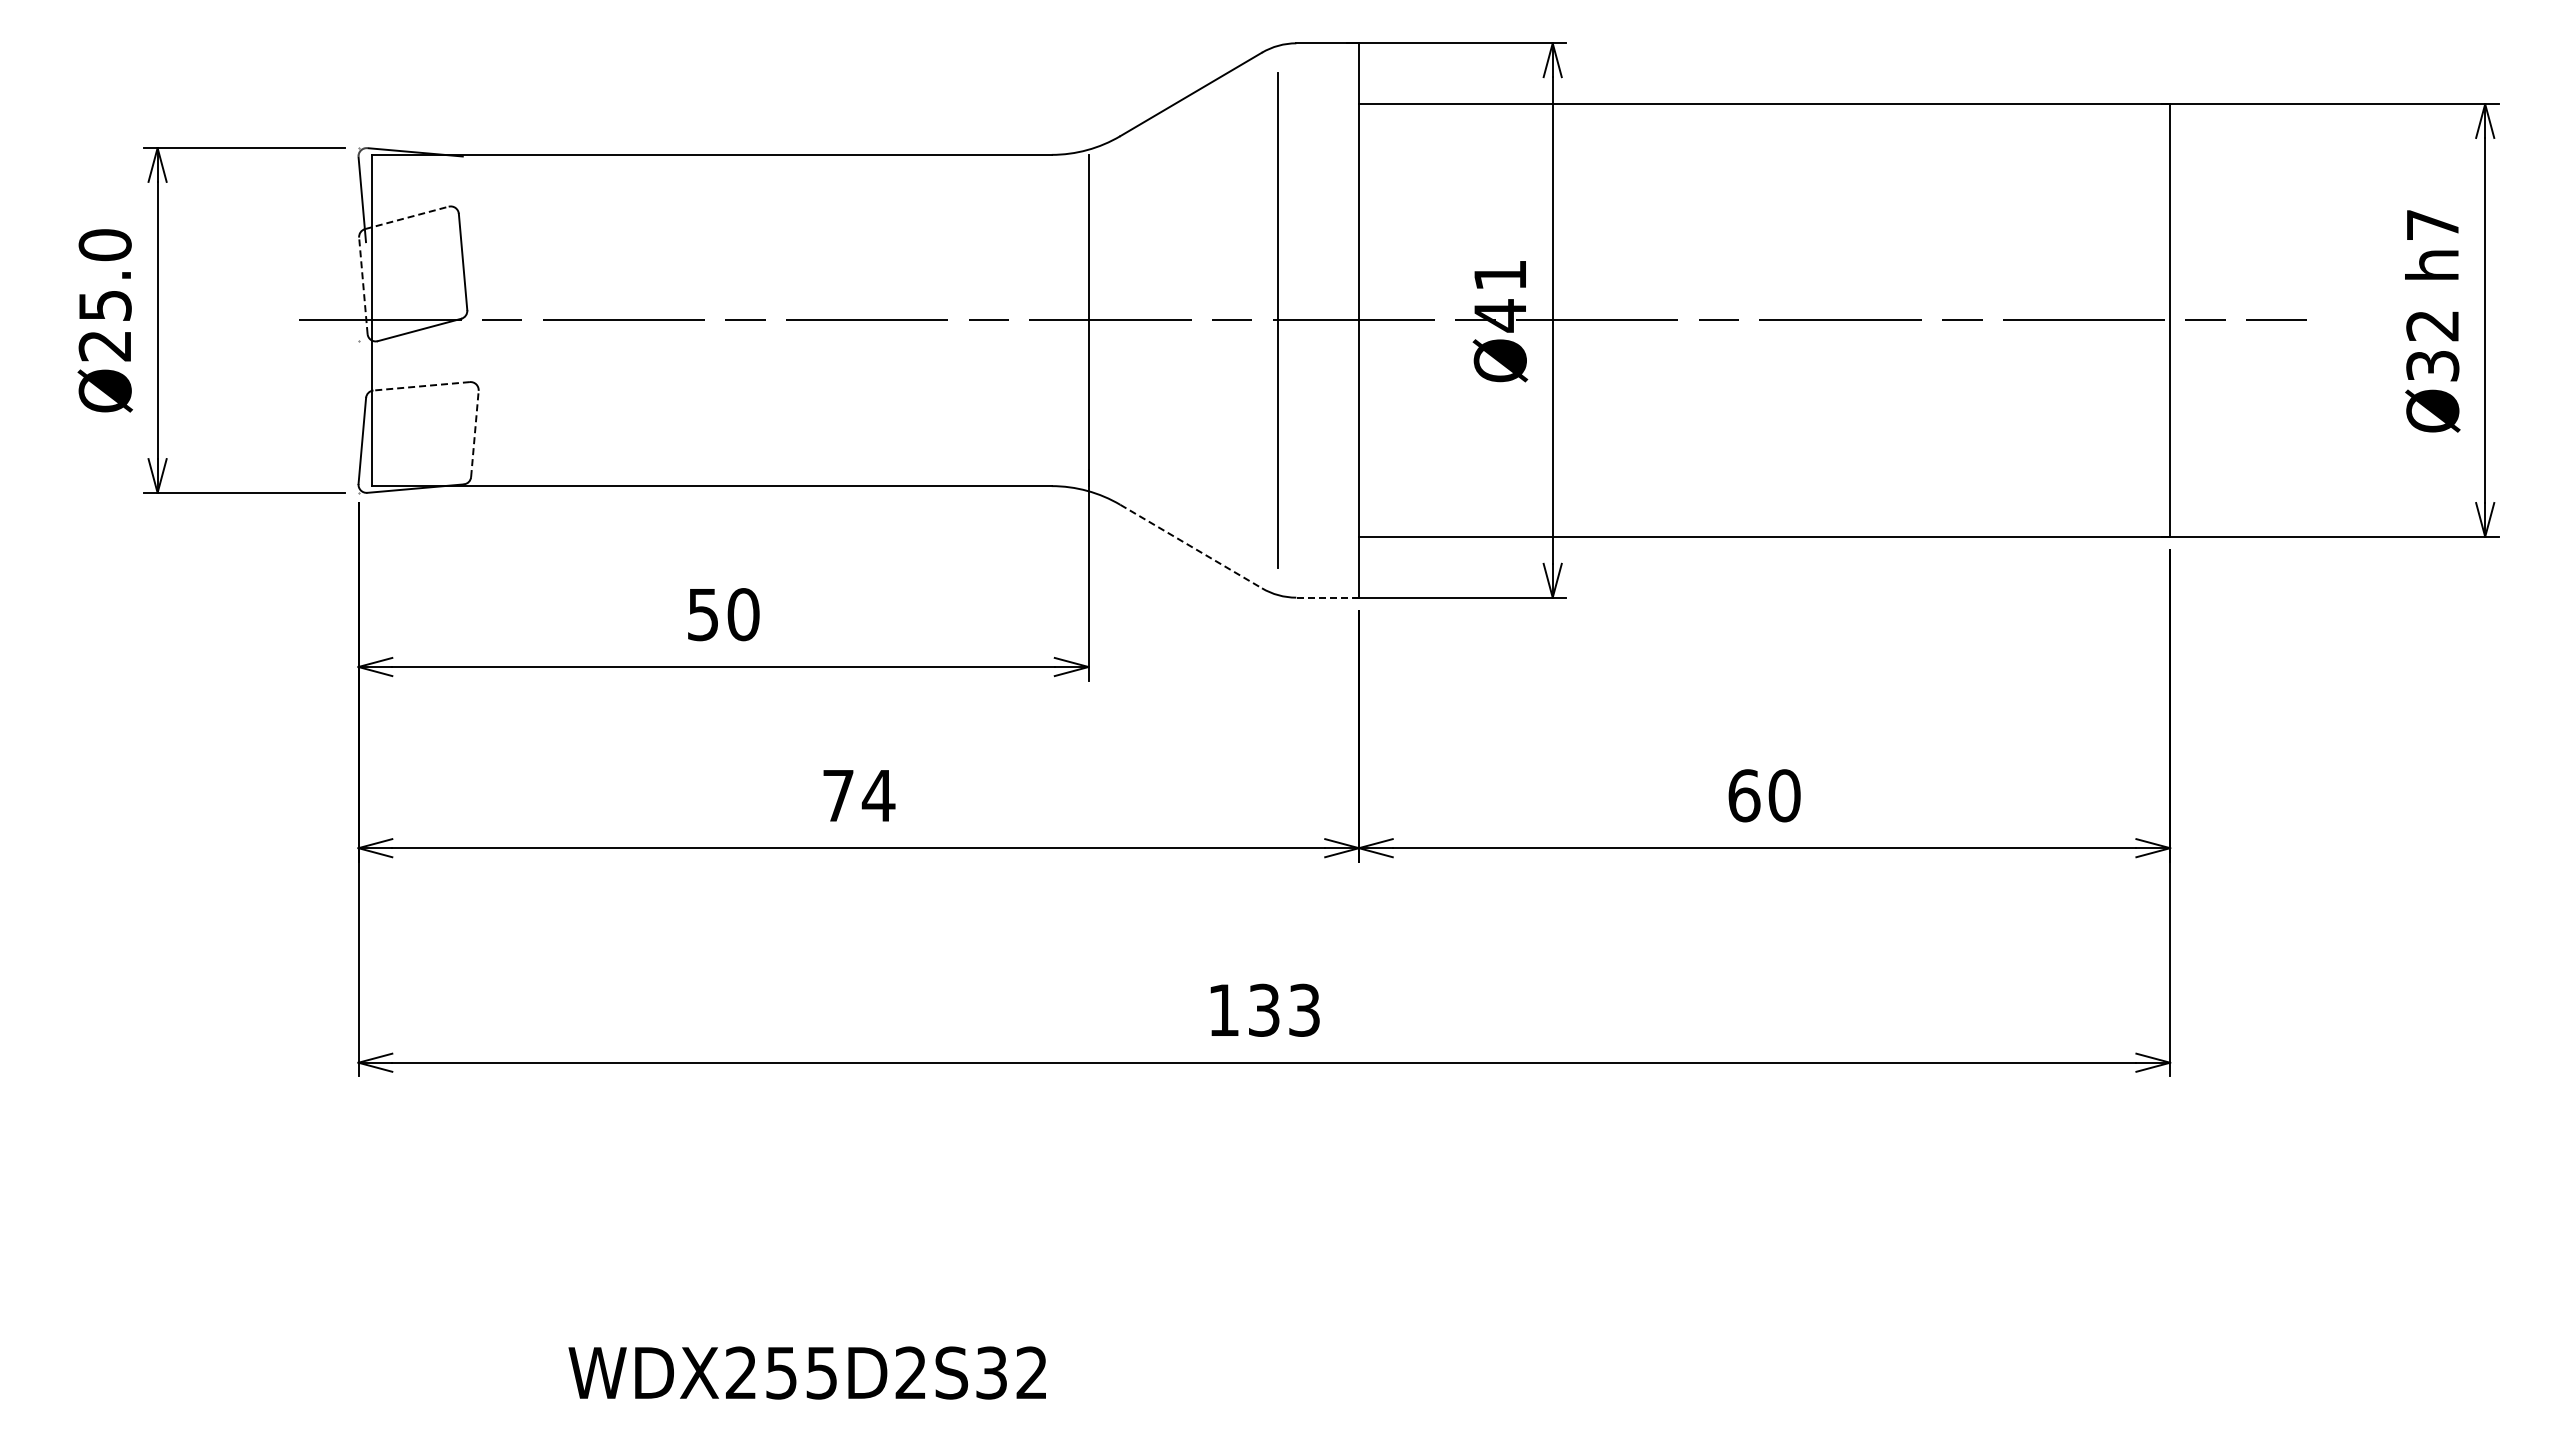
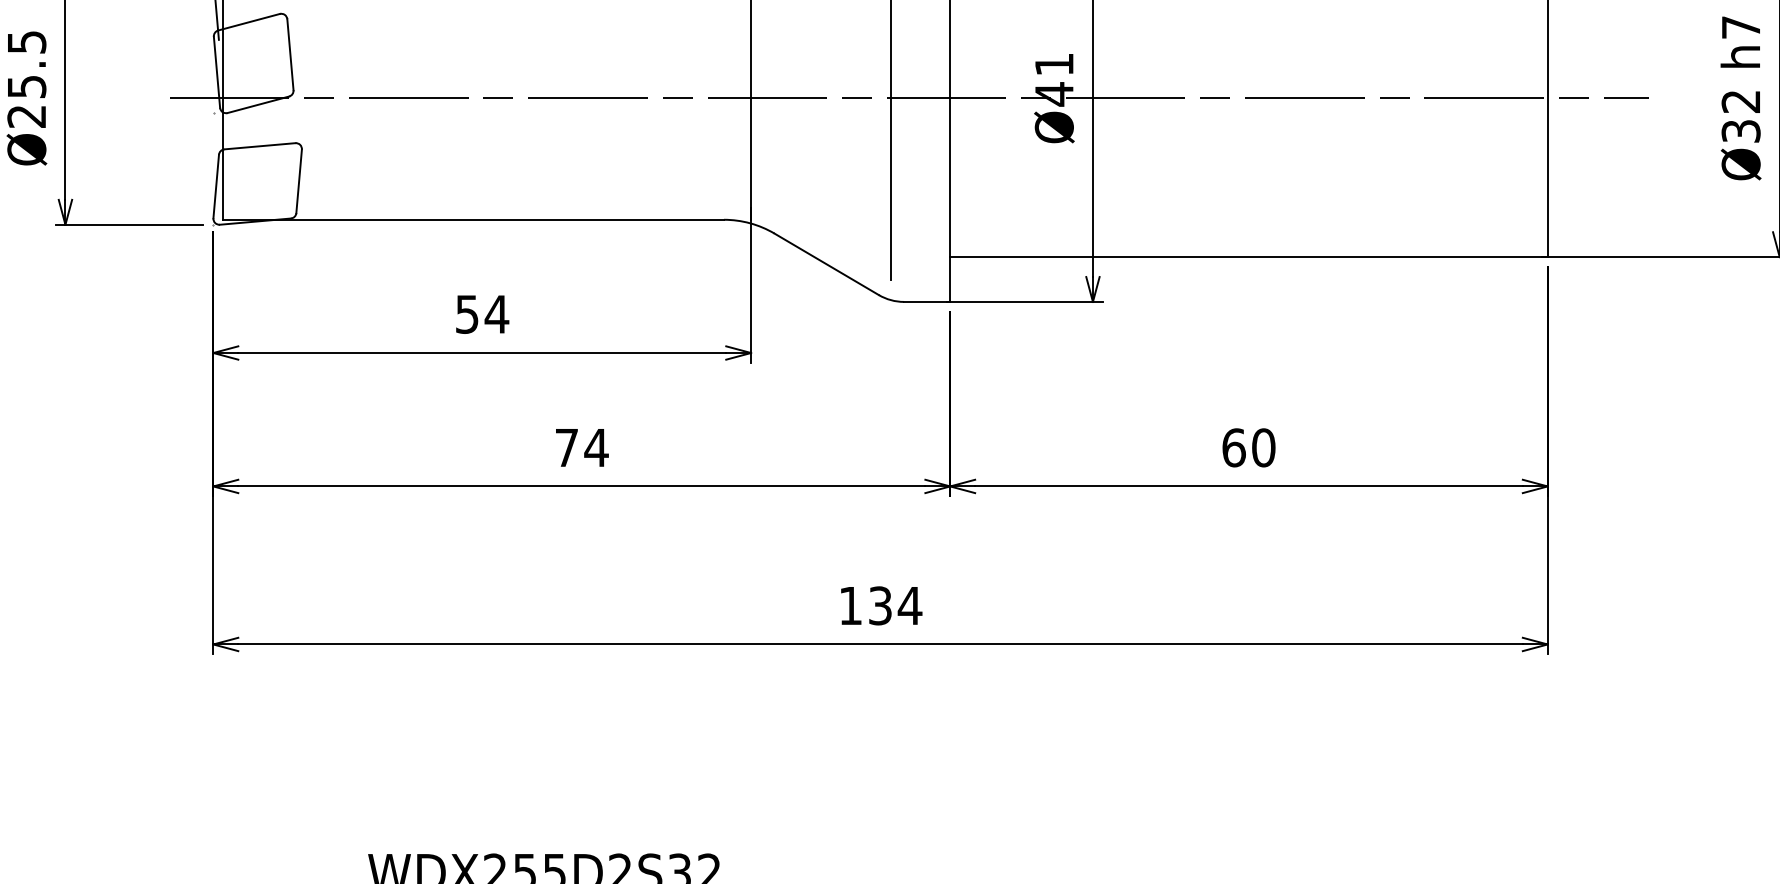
line: (407, 217) -> (249, 21), dashed -> solid
text: (104, 245) -> (26, 42), Ø25.0 -> Ø25.5
line: (363, 285) -> (217, 72), dashed -> solid
line: (421, 386) -> (259, 146), dashed -> solid
line: (474, 433) -> (298, 181), dashed -> solid
line: (1191, 546) -> (826, 264), dashed -> solid
line: (1327, 597) -> (927, 301), dashed -> solid
text: (743, 614) -> (496, 314), 50 -> 54
text: (1304, 1009) -> (910, 605), 133 -> 134

